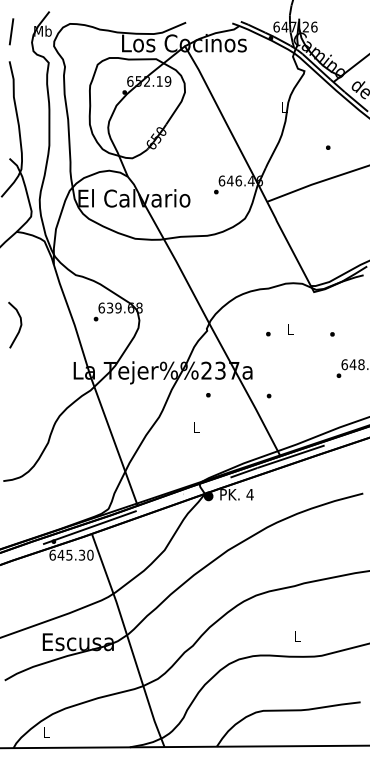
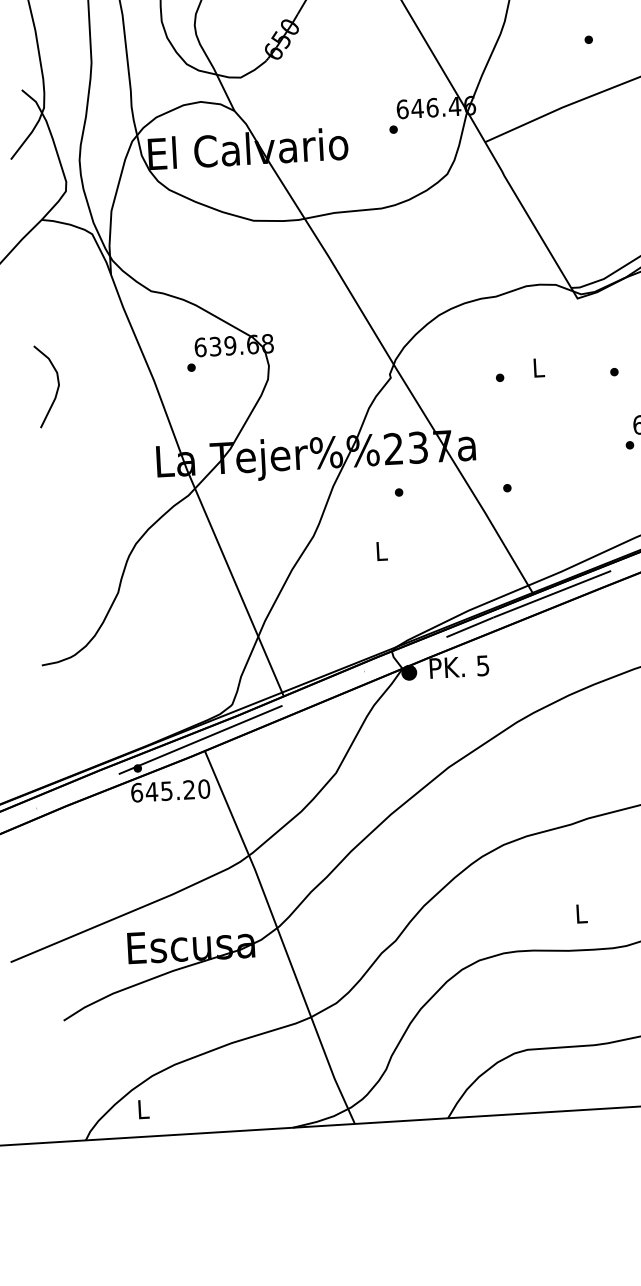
text: (249, 494) -> (481, 665), 4 -> 5
text: (82, 555) -> (190, 790), 645.30 -> 645.20

